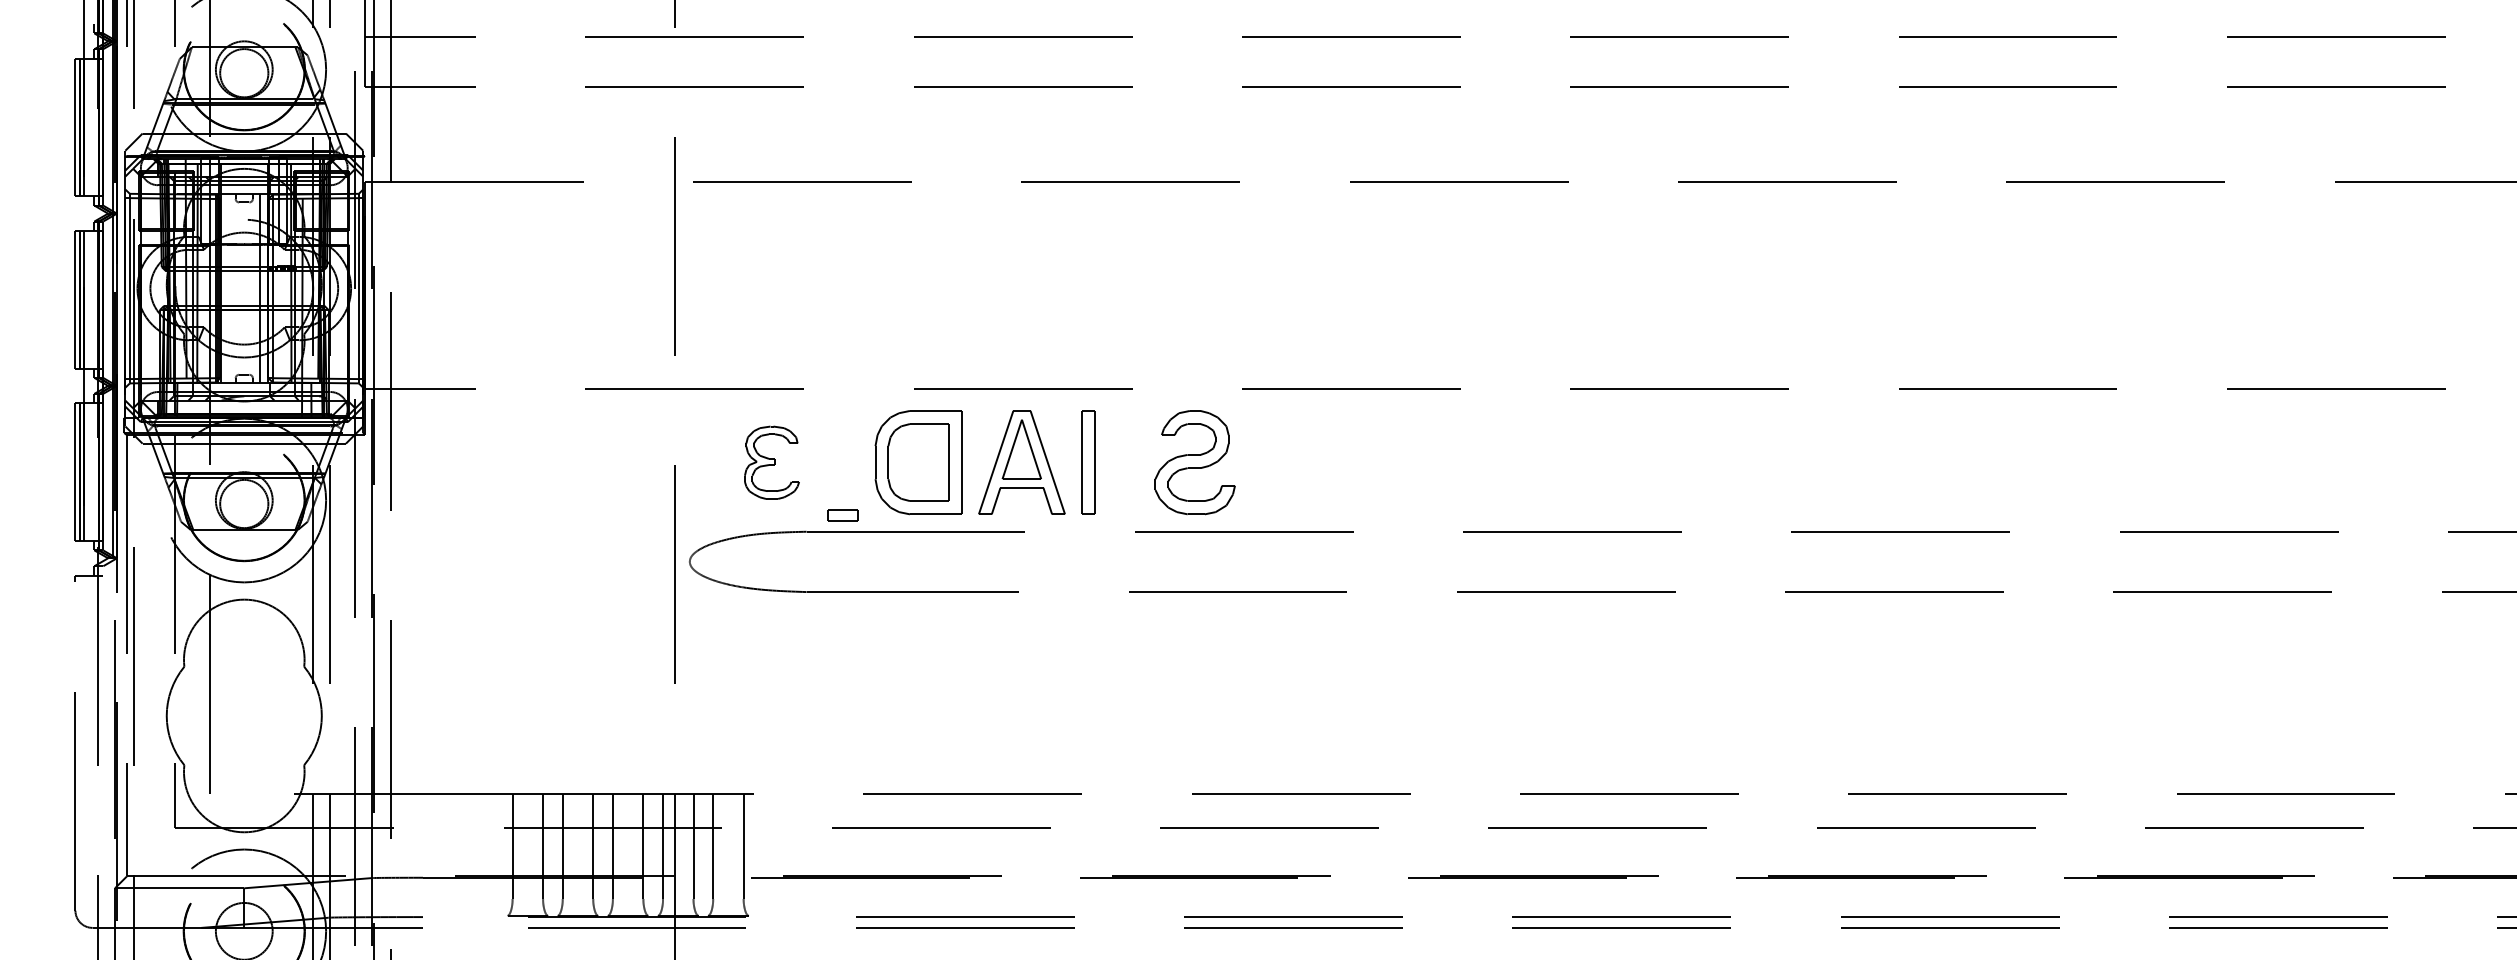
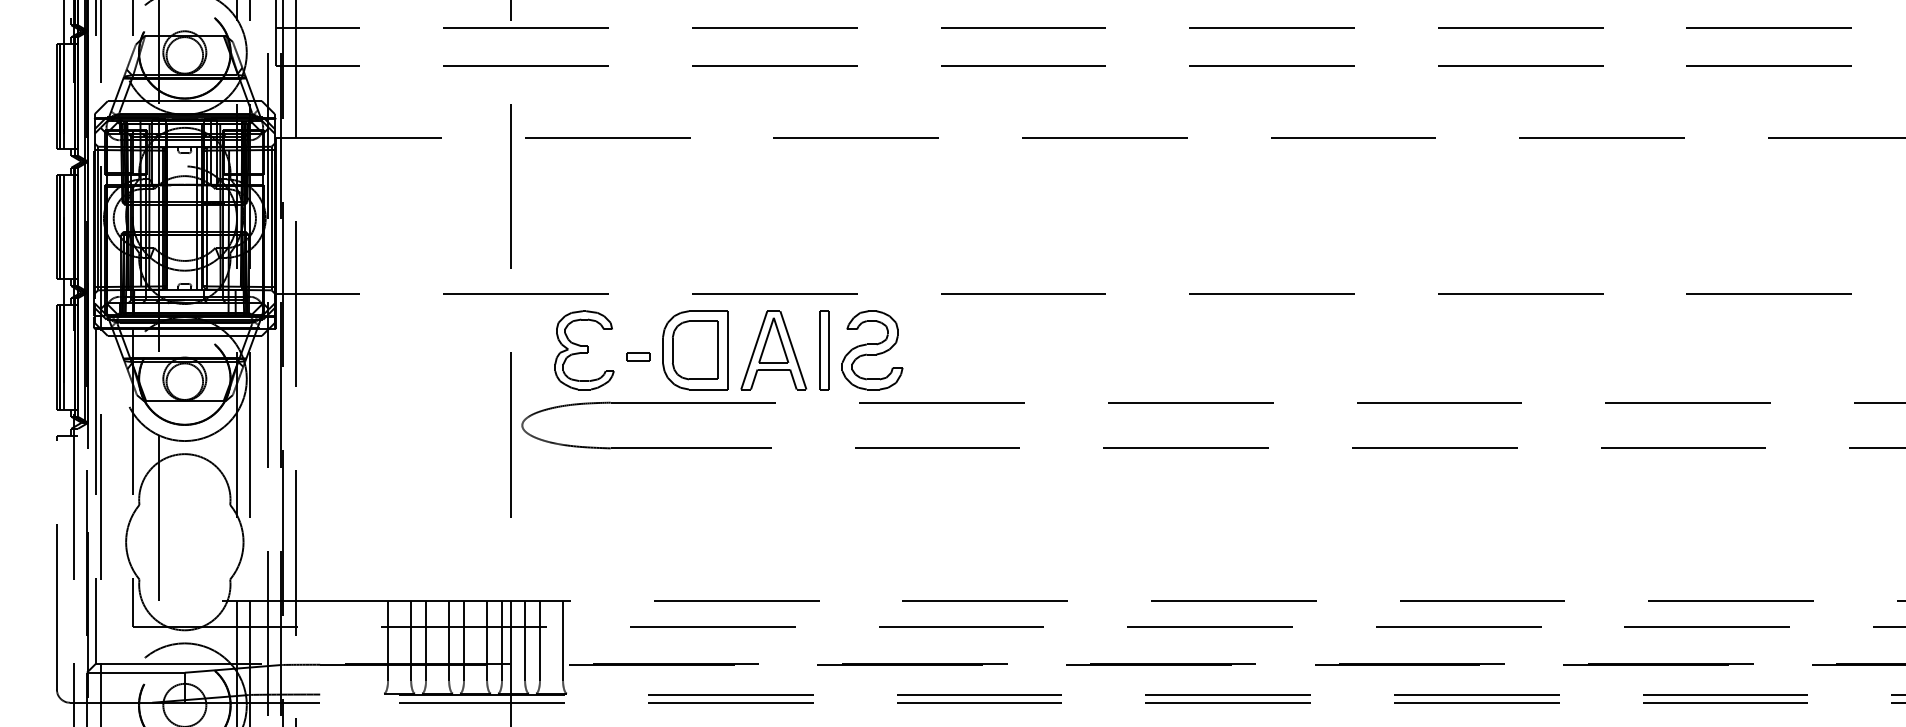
part: (771, 462) -> (584, 350), size x1.43
part: (1194, 462) -> (871, 350), moved
part: (842, 515) -> (637, 357), moved

